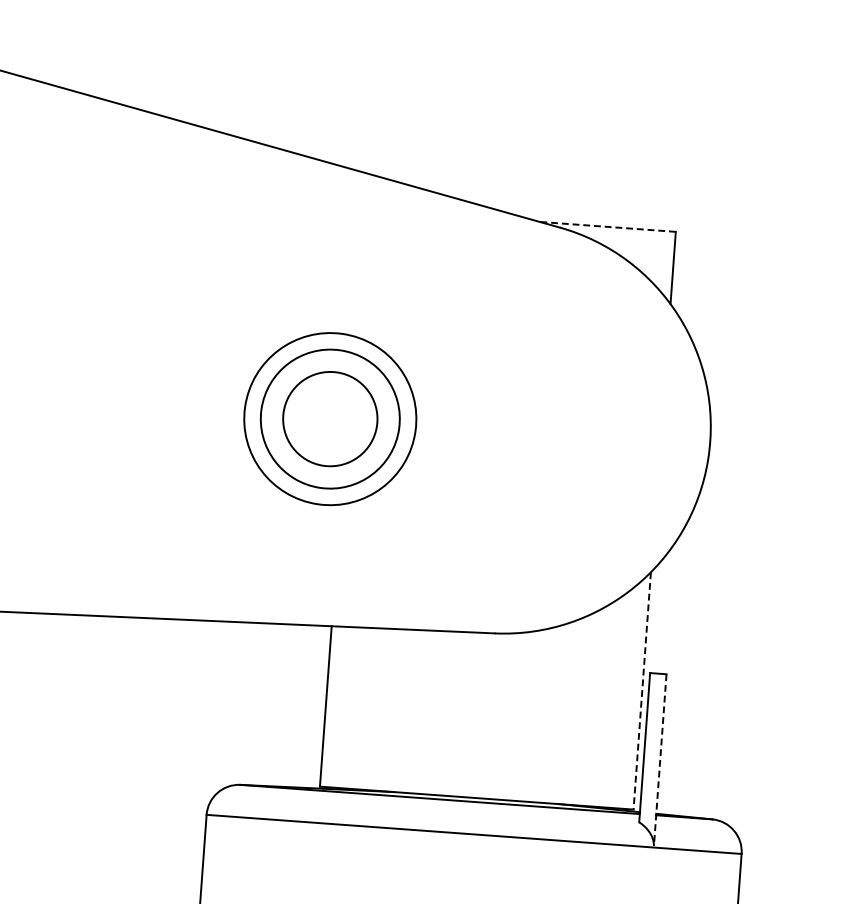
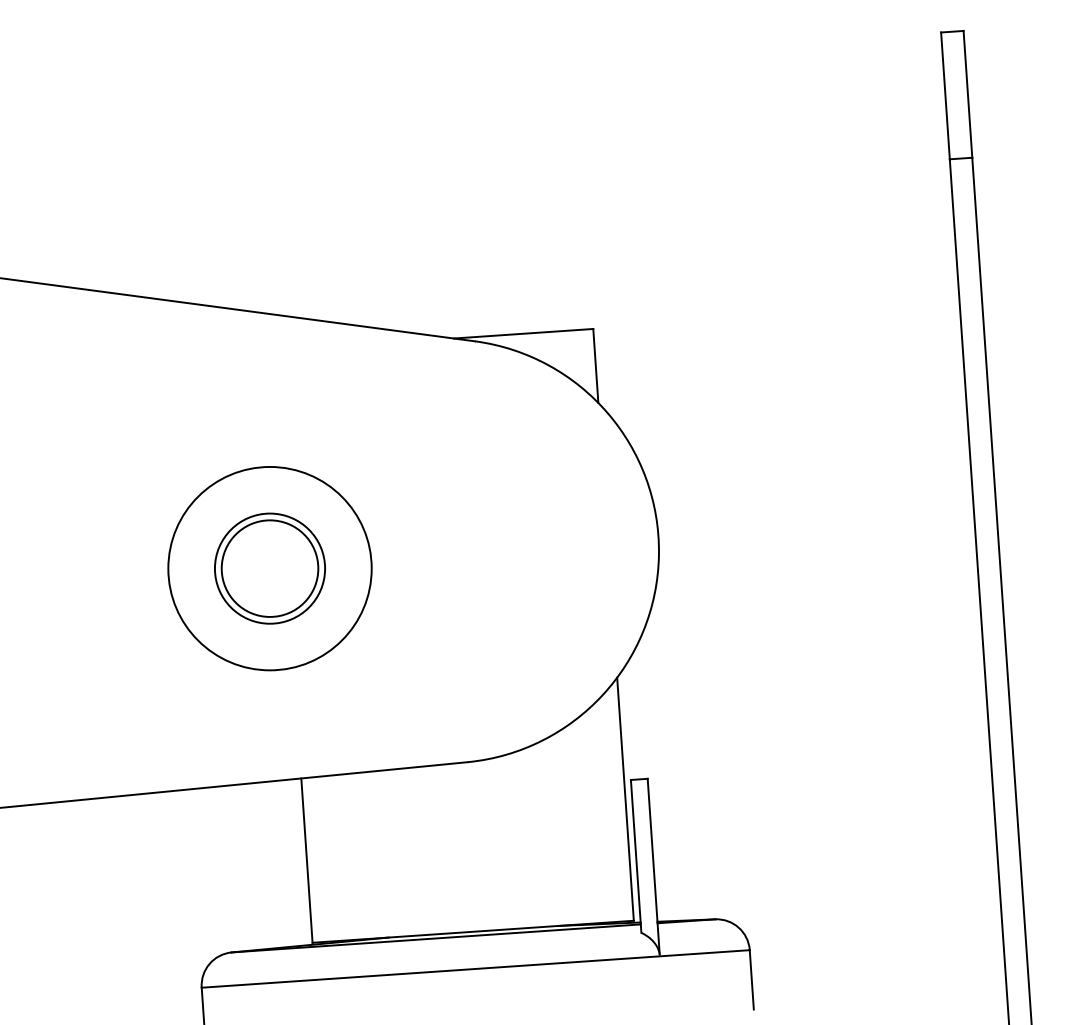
line: (607, 226) -> (523, 333), dashed -> solid
circle: (329, 418) -> (269, 568), size x0.62
circle: (329, 418) -> (269, 568), size x1.43
line: (642, 691) -> (625, 799), dashed -> solid
line: (659, 760) -> (653, 867), dashed -> solid

